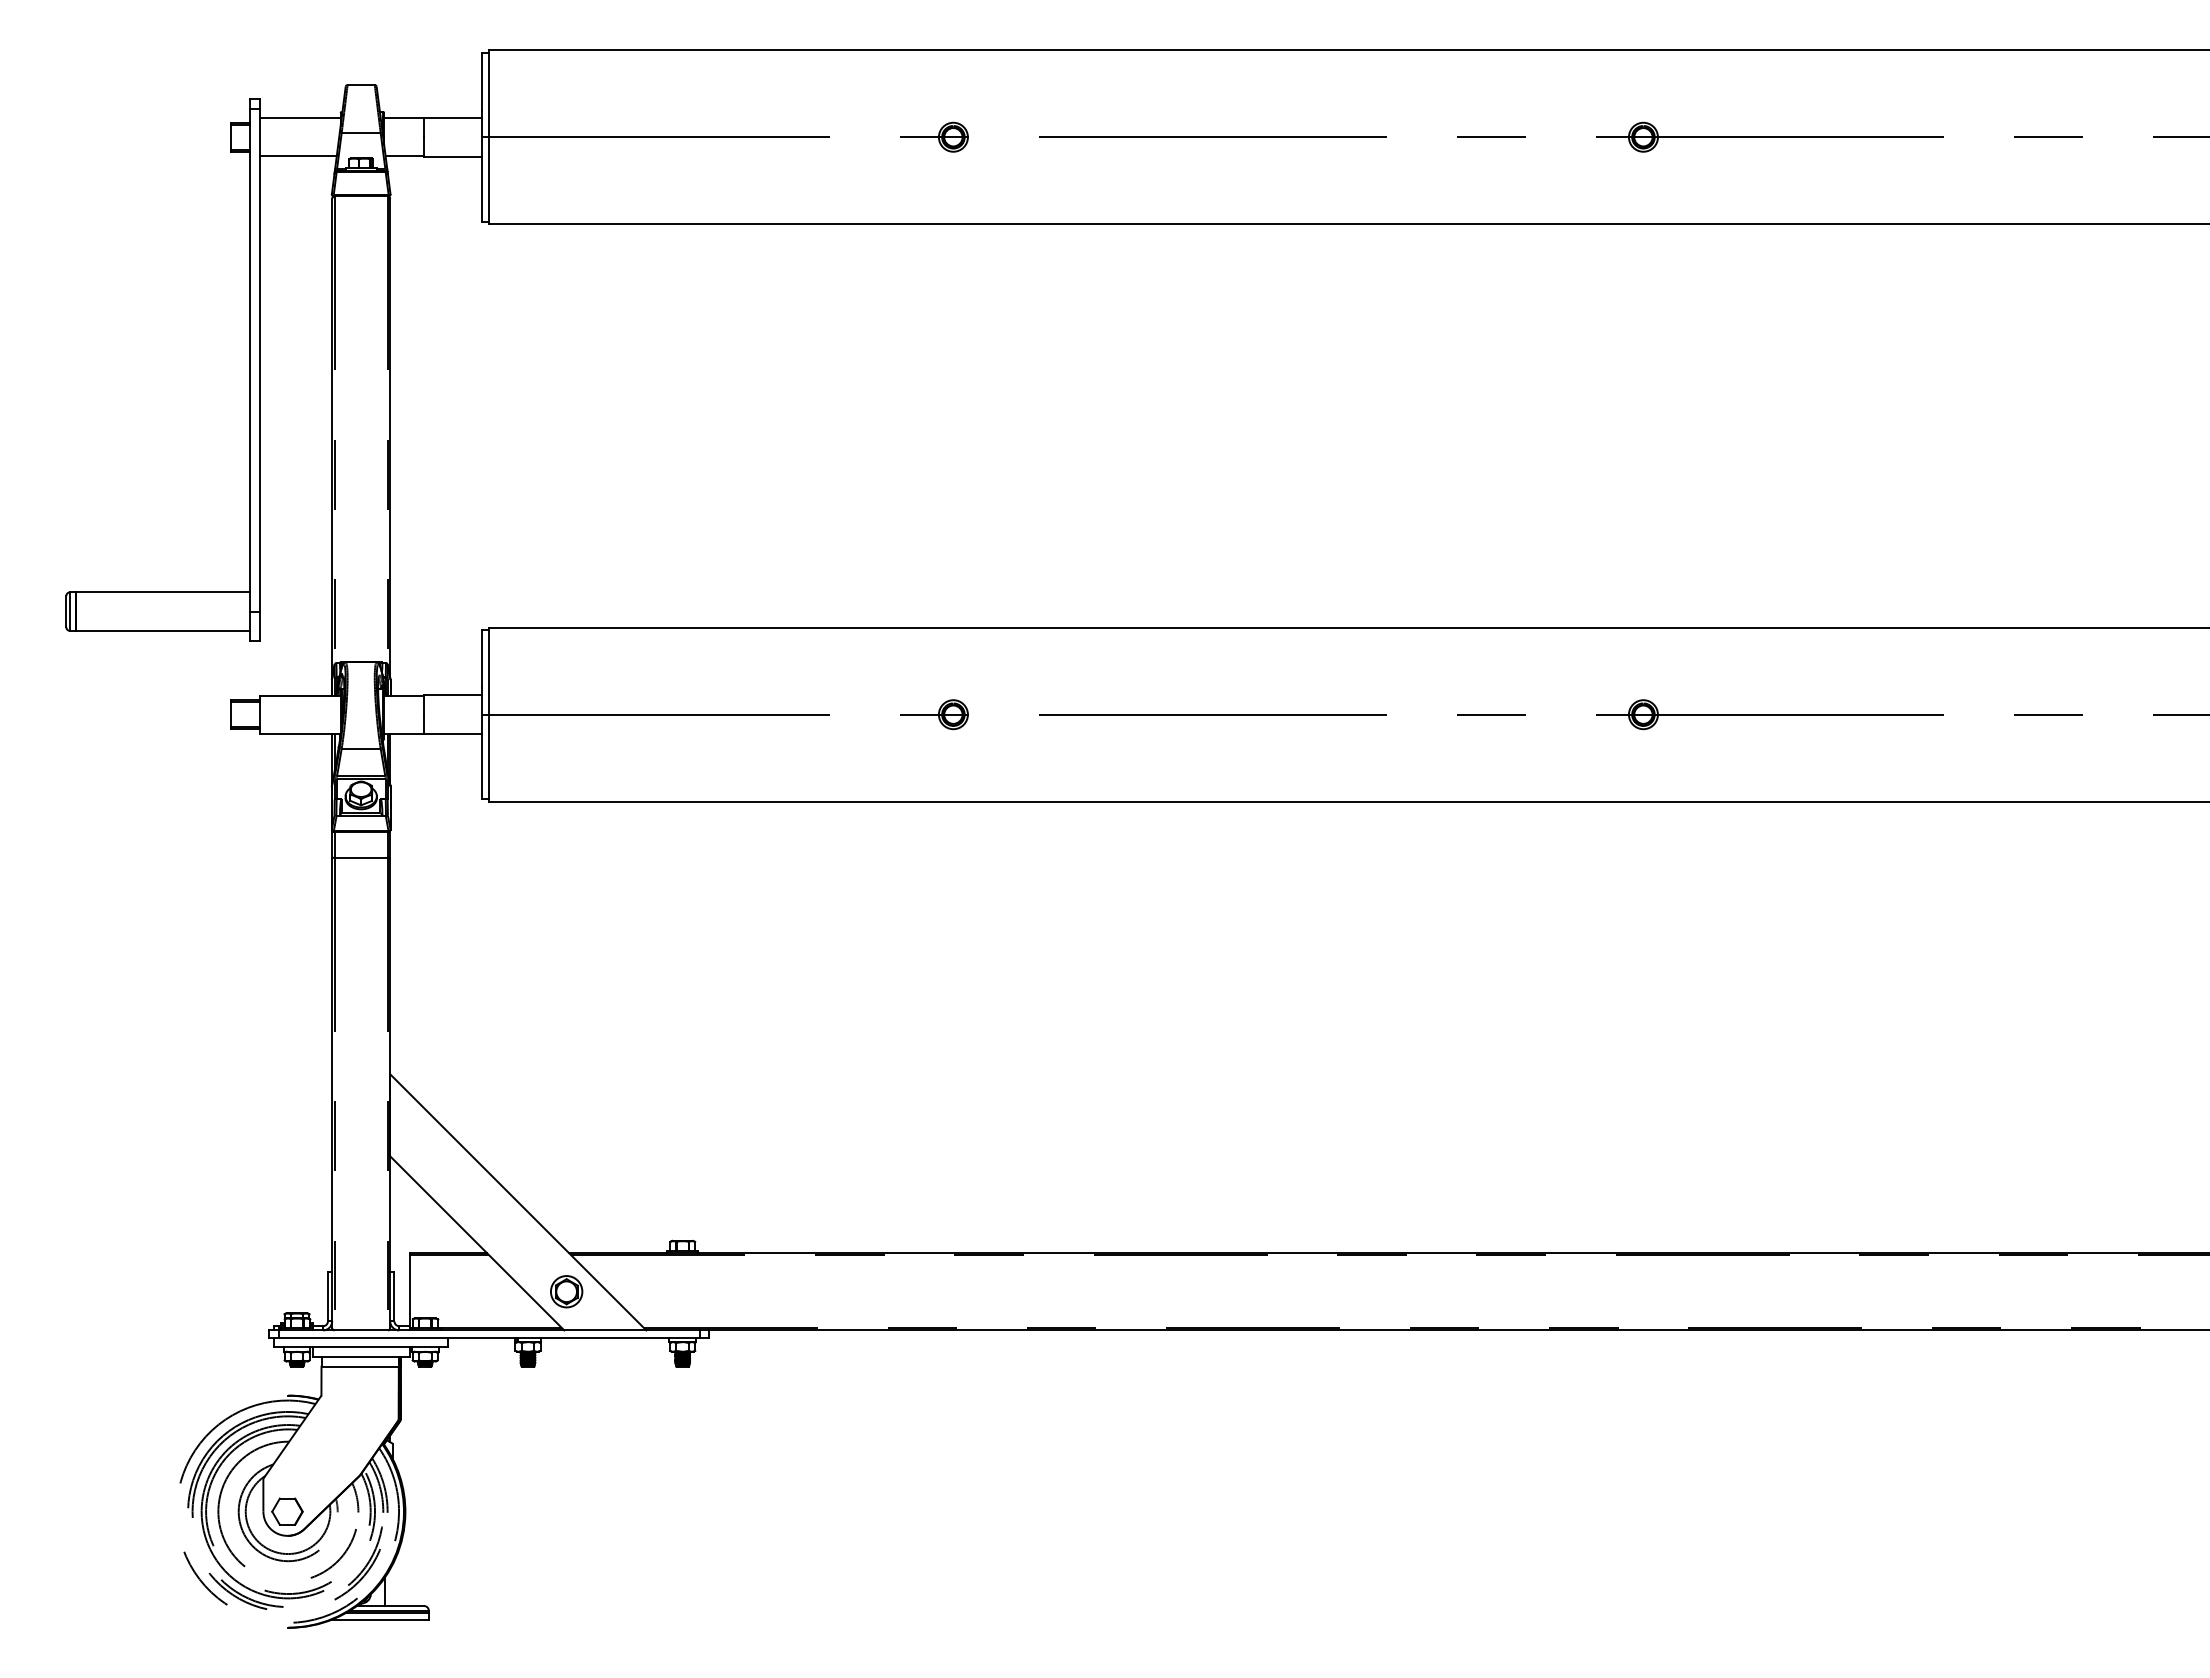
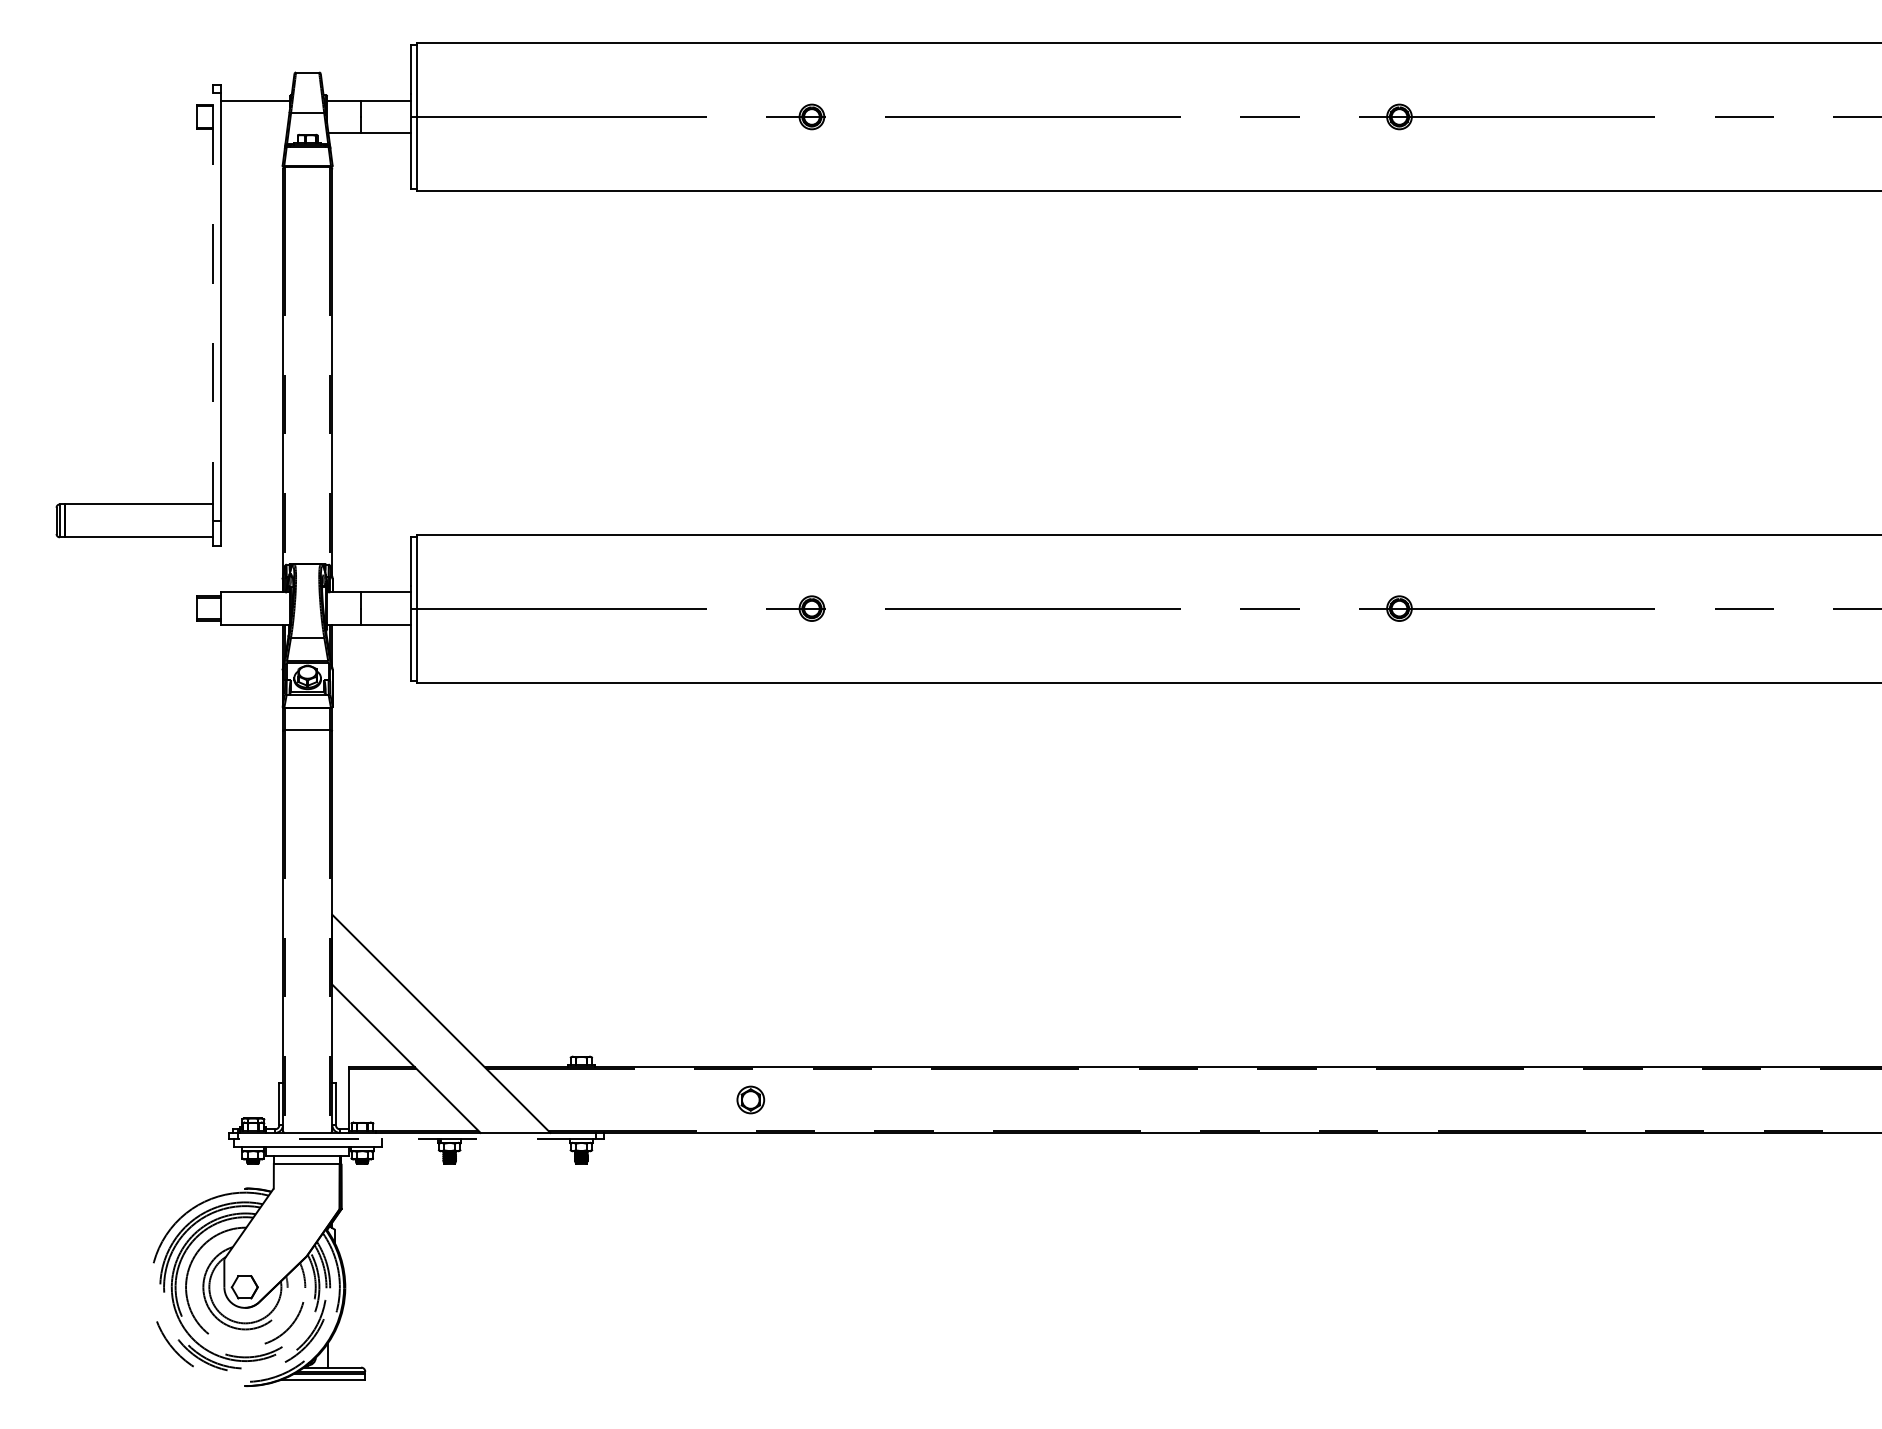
line: (297, 156) -> (253, 133), removed
line: (250, 359) -> (213, 306), solid -> dashed
part: (566, 1291) -> (750, 1099), moved
line: (488, 1337) -> (416, 1138), solid -> dashed

